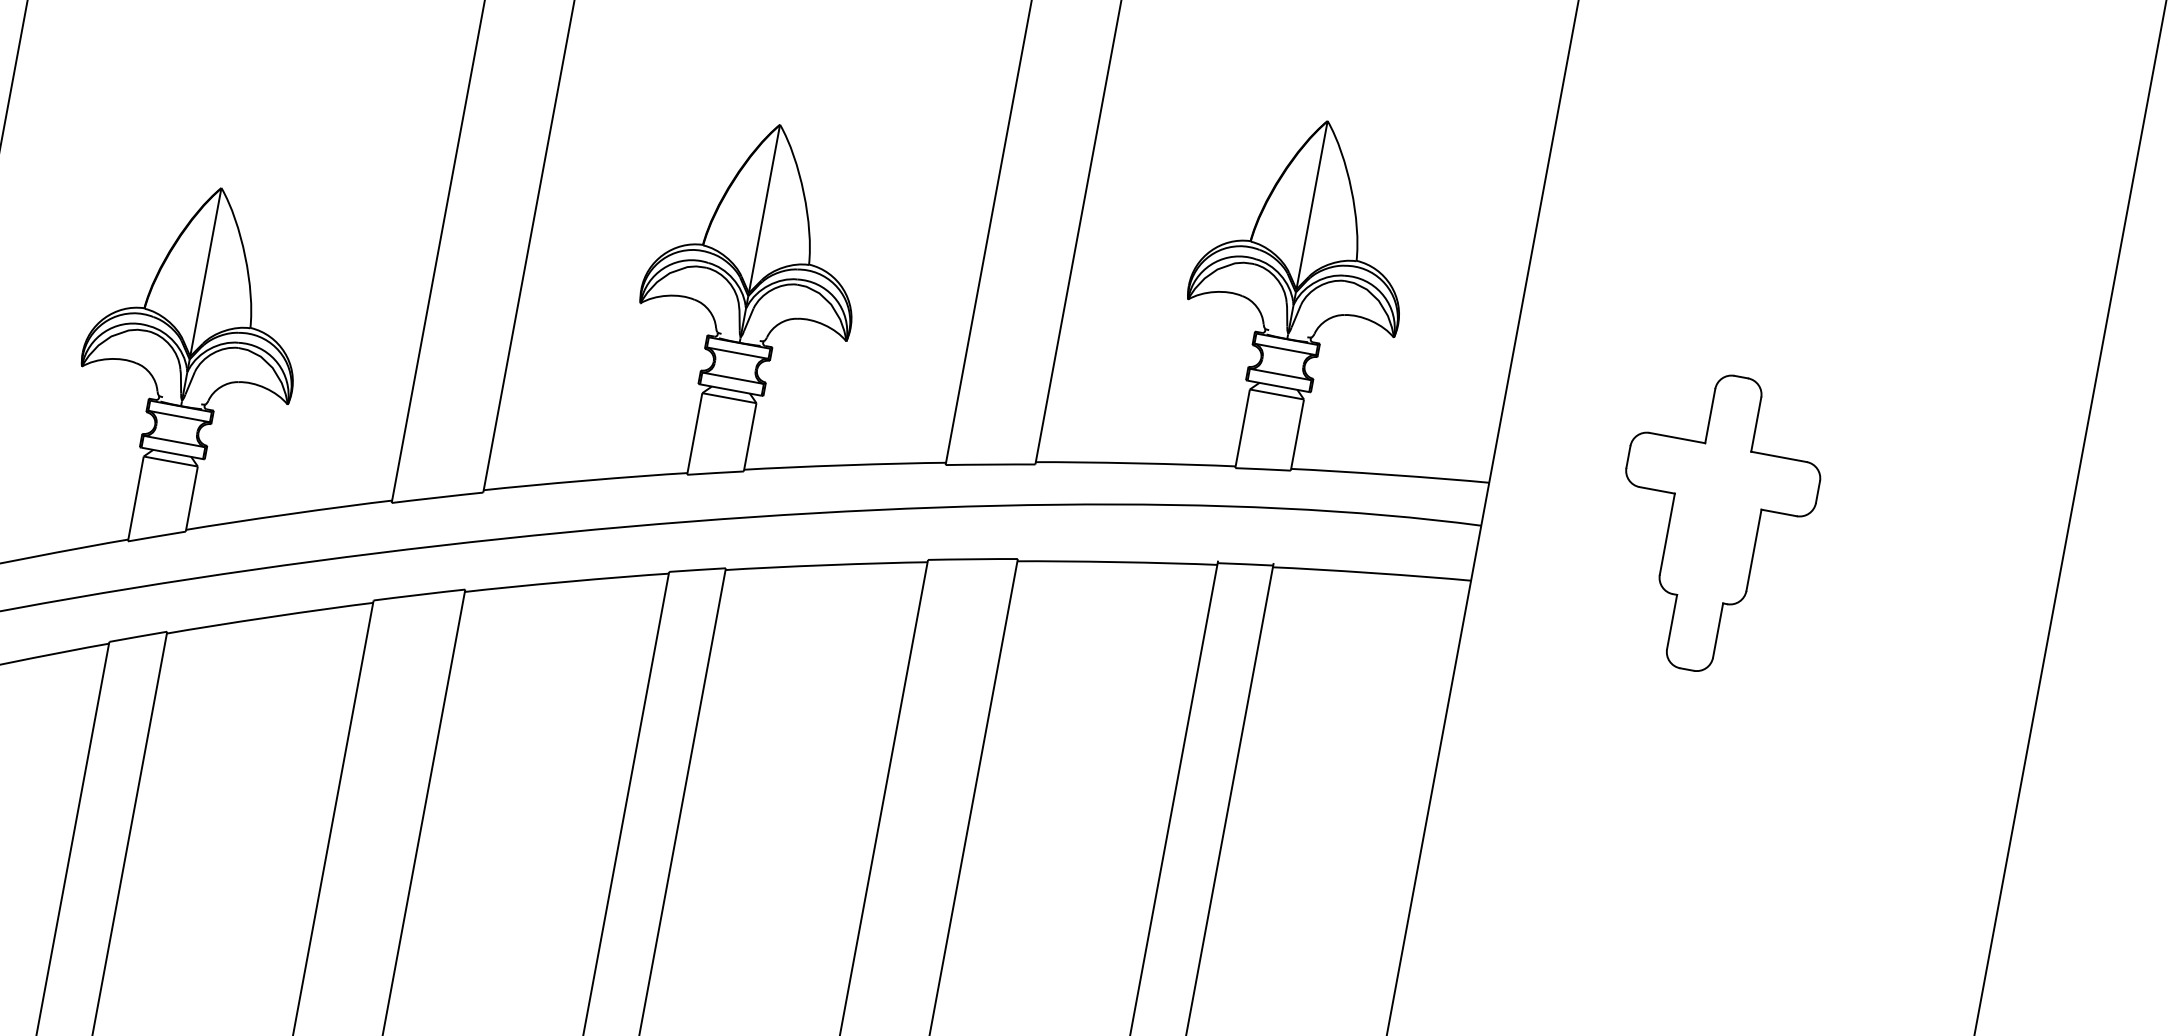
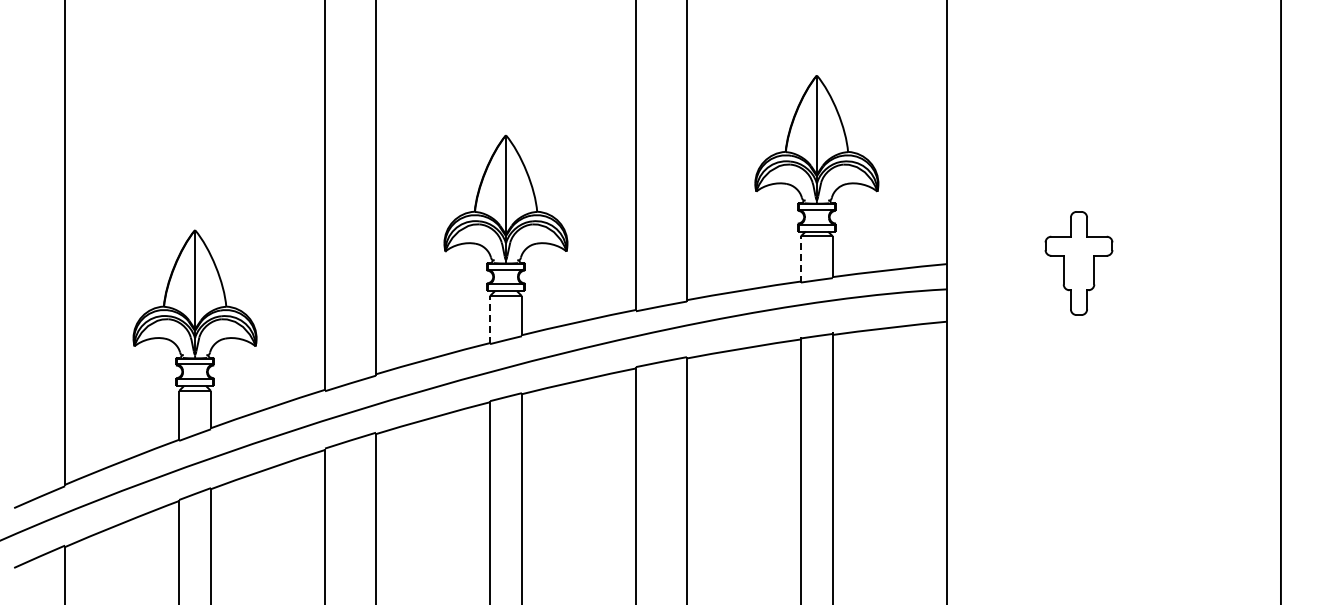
line: (1242, 427) -> (800, 258), solid -> dashed
line: (695, 433) -> (490, 319), solid -> dashed
part: (1713, 523) -> (1078, 263), size x0.6

